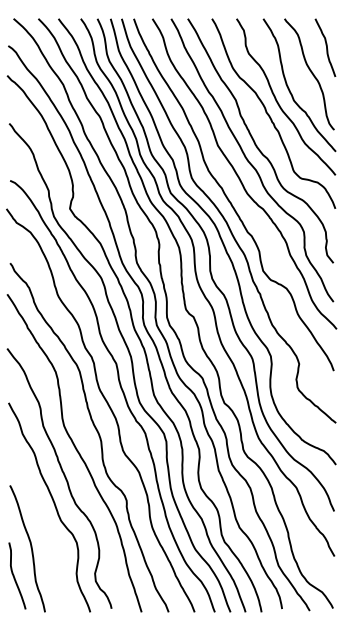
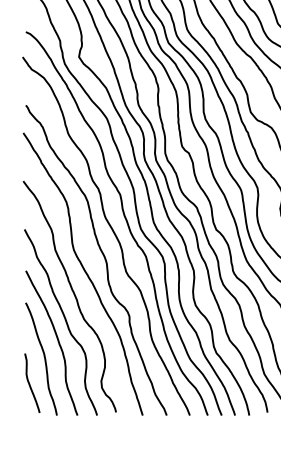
curve: (45, 528) -> (57, 341), added

